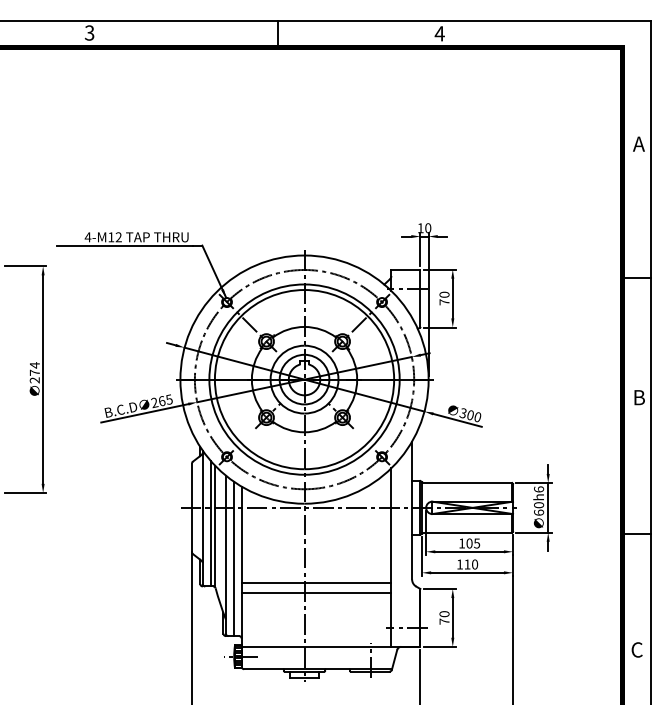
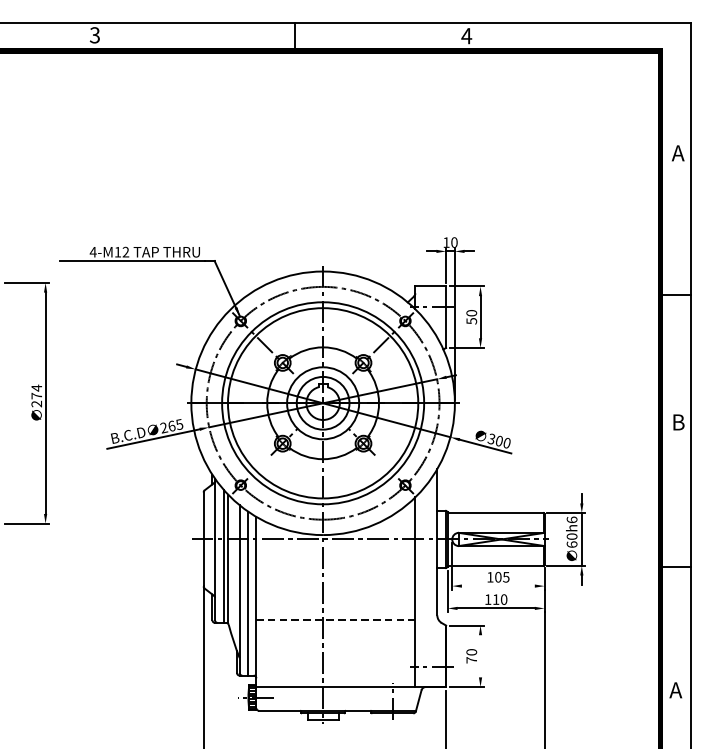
text: (444, 302) -> (471, 321), 70 -> 50
line: (469, 551) -> (498, 585), removed
line: (316, 583) -> (335, 619), solid -> dashed
line: (316, 592) -> (335, 629), removed
line: (452, 617) -> (480, 655), removed
text: (636, 649) -> (675, 689), C -> A

